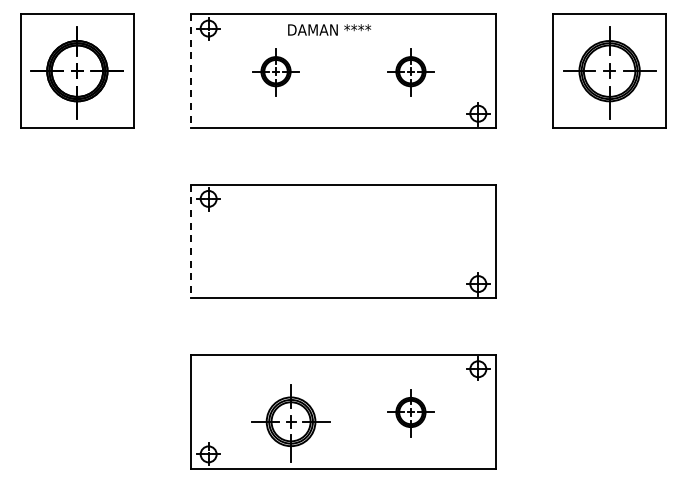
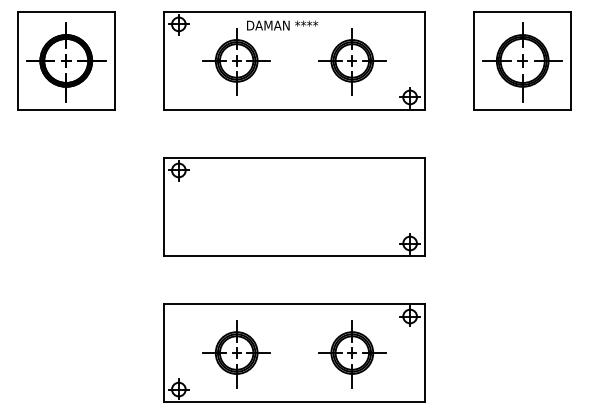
line: (190, 71) -> (163, 61), dashed -> solid
part: (275, 72) -> (236, 62), size x1.67
part: (410, 72) -> (351, 62), size x1.67
line: (190, 241) -> (163, 207), dashed -> solid
part: (410, 413) -> (351, 354), size x1.67
part: (290, 423) -> (236, 354), moved

